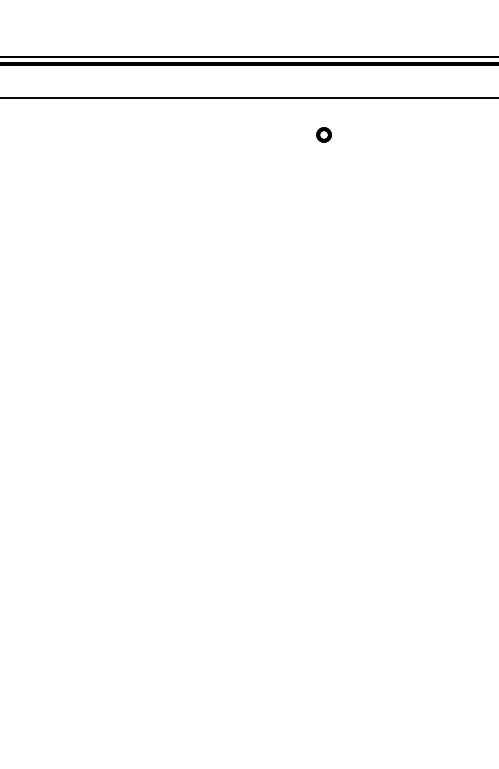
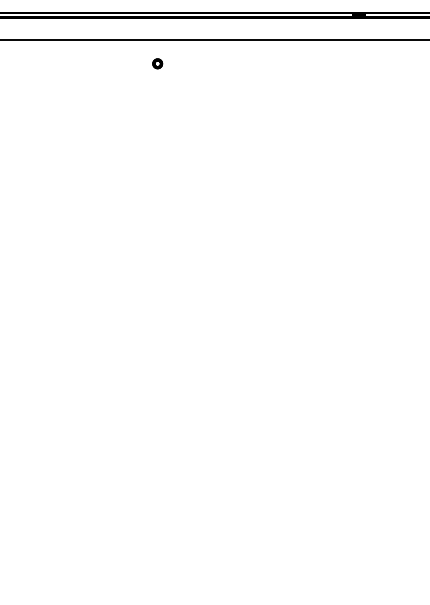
part: (323, 134) -> (157, 63), moved

